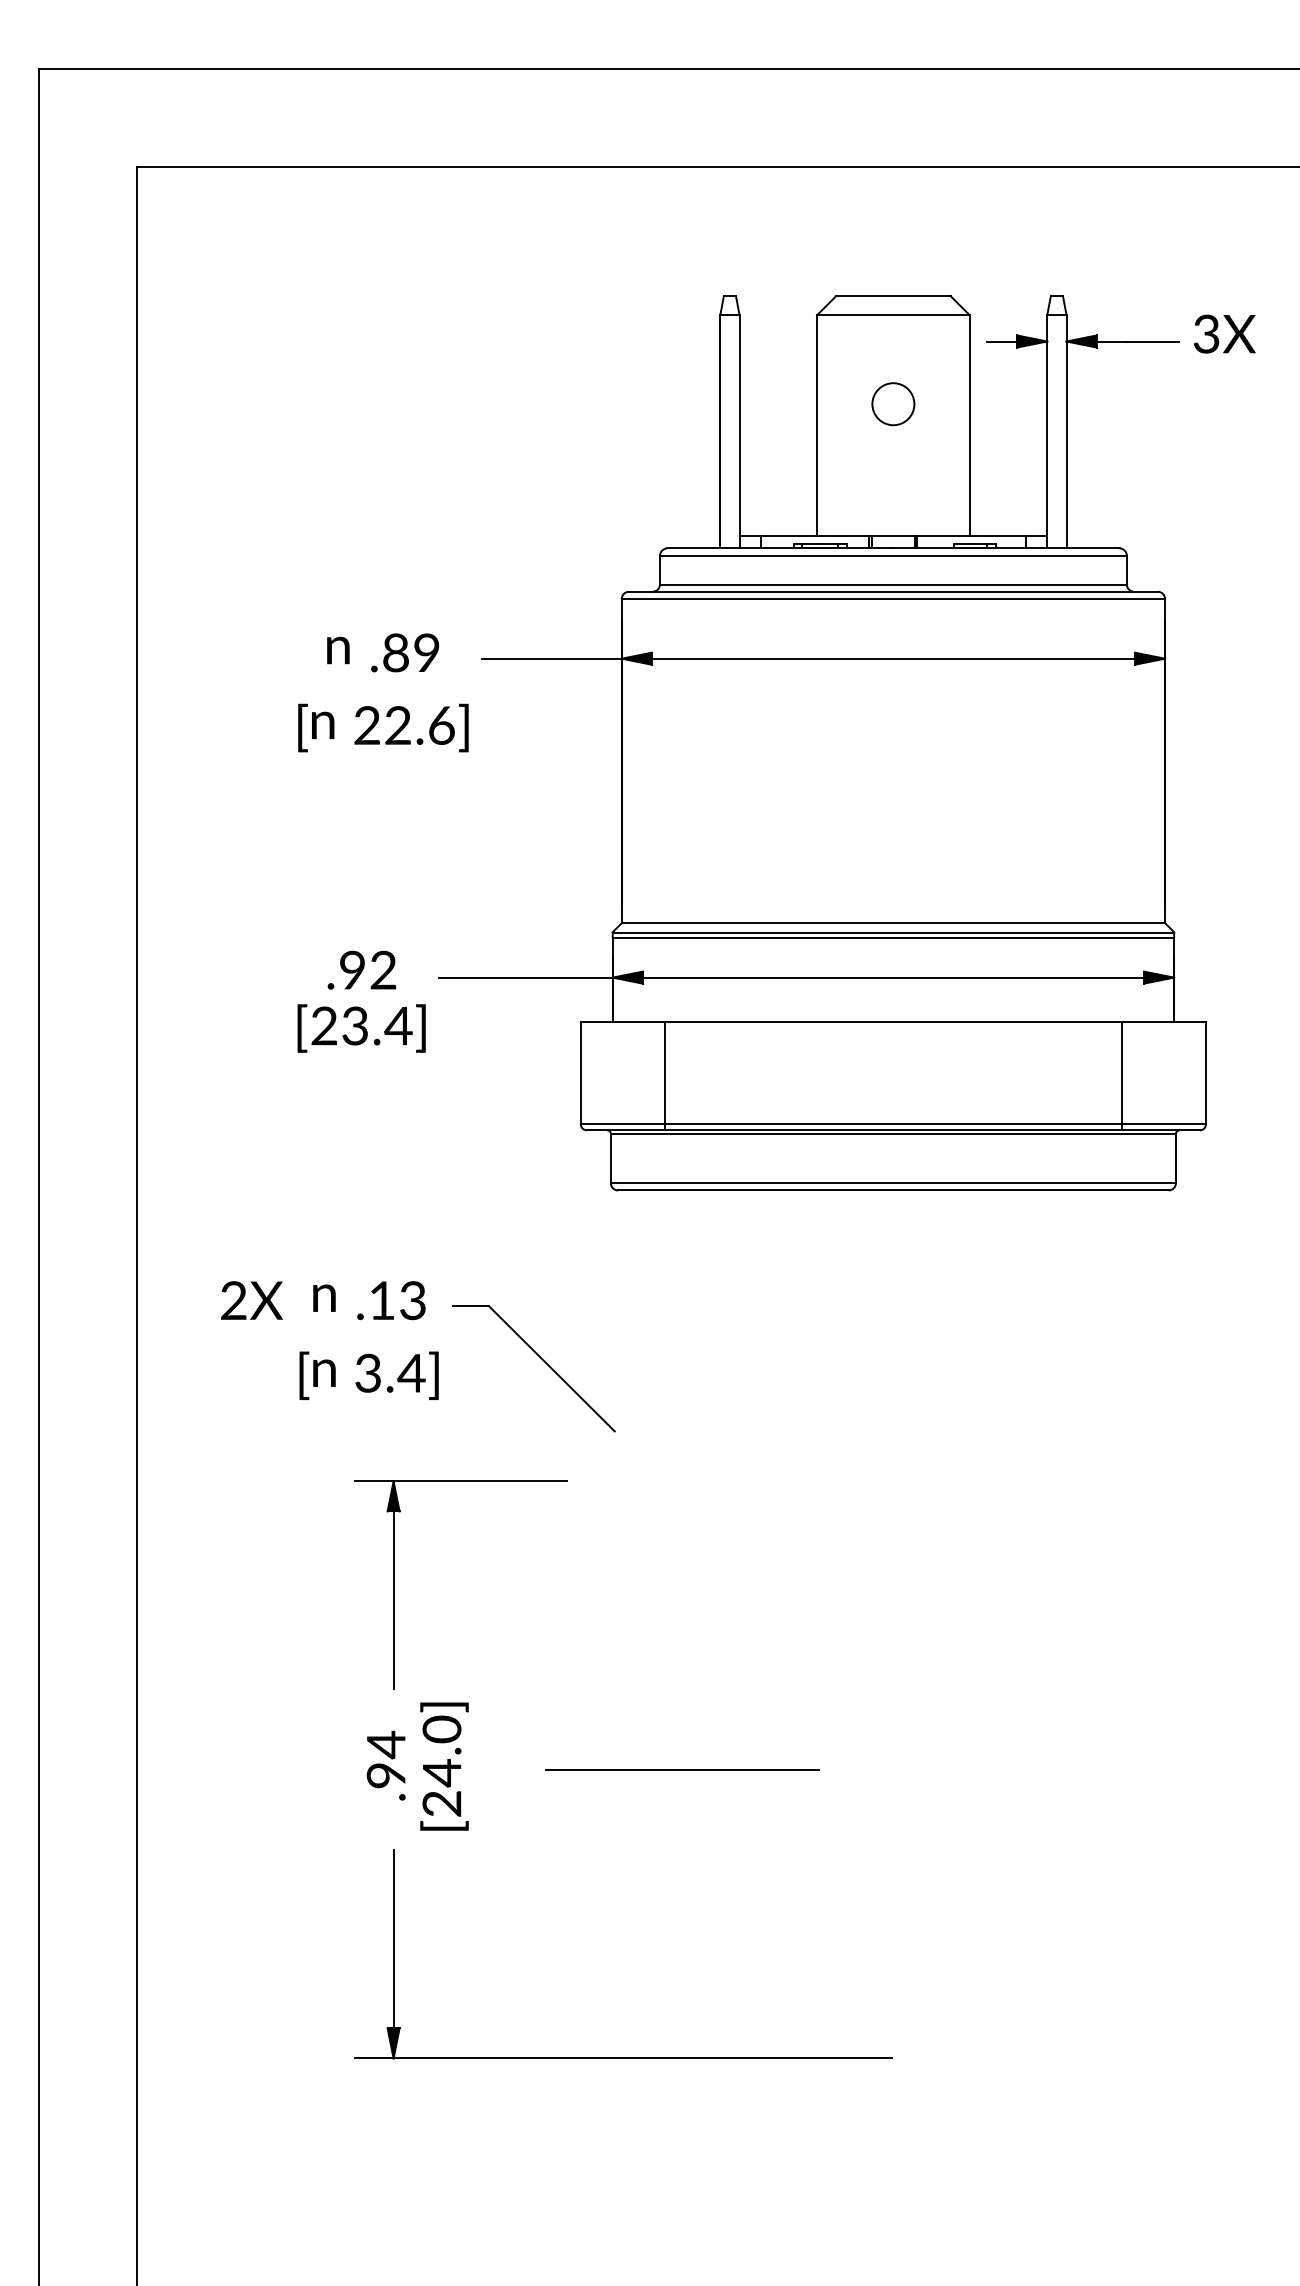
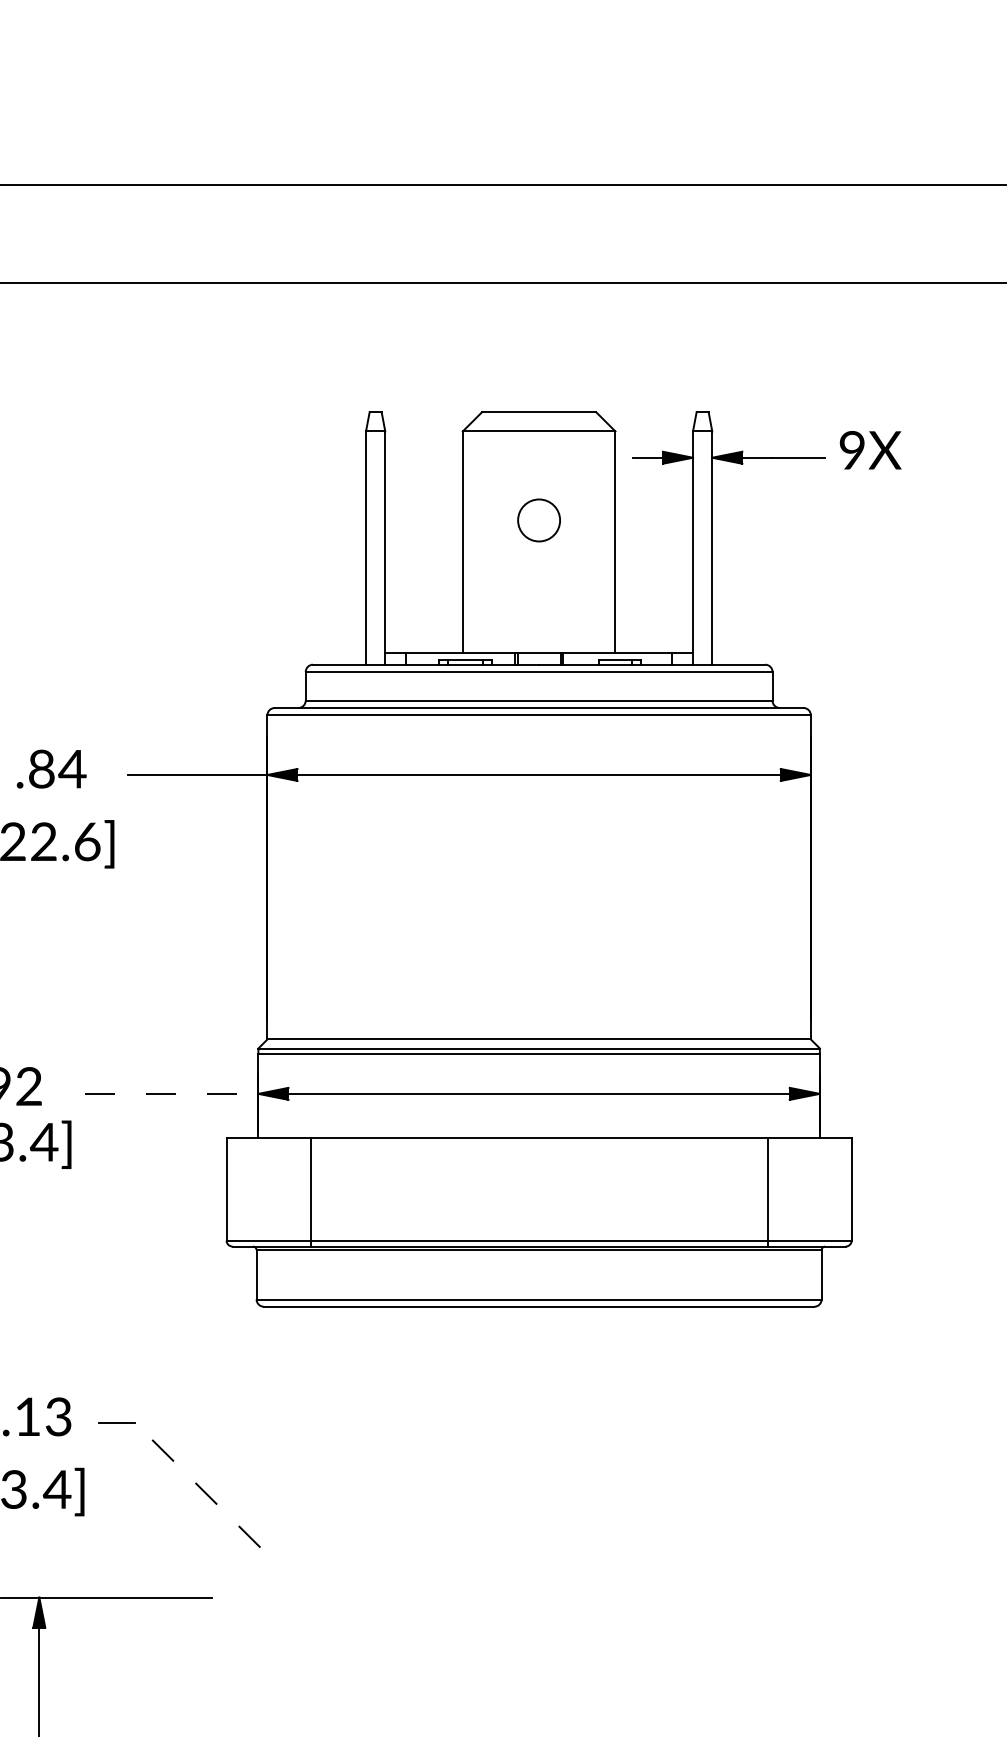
text: (1206, 334) -> (852, 450), 3X -> 9X
text: (426, 652) -> (72, 768), .89 -> .84
line: (525, 977) -> (171, 1093), solid -> dashed
line: (551, 1368) -> (197, 1484), solid -> dashed

